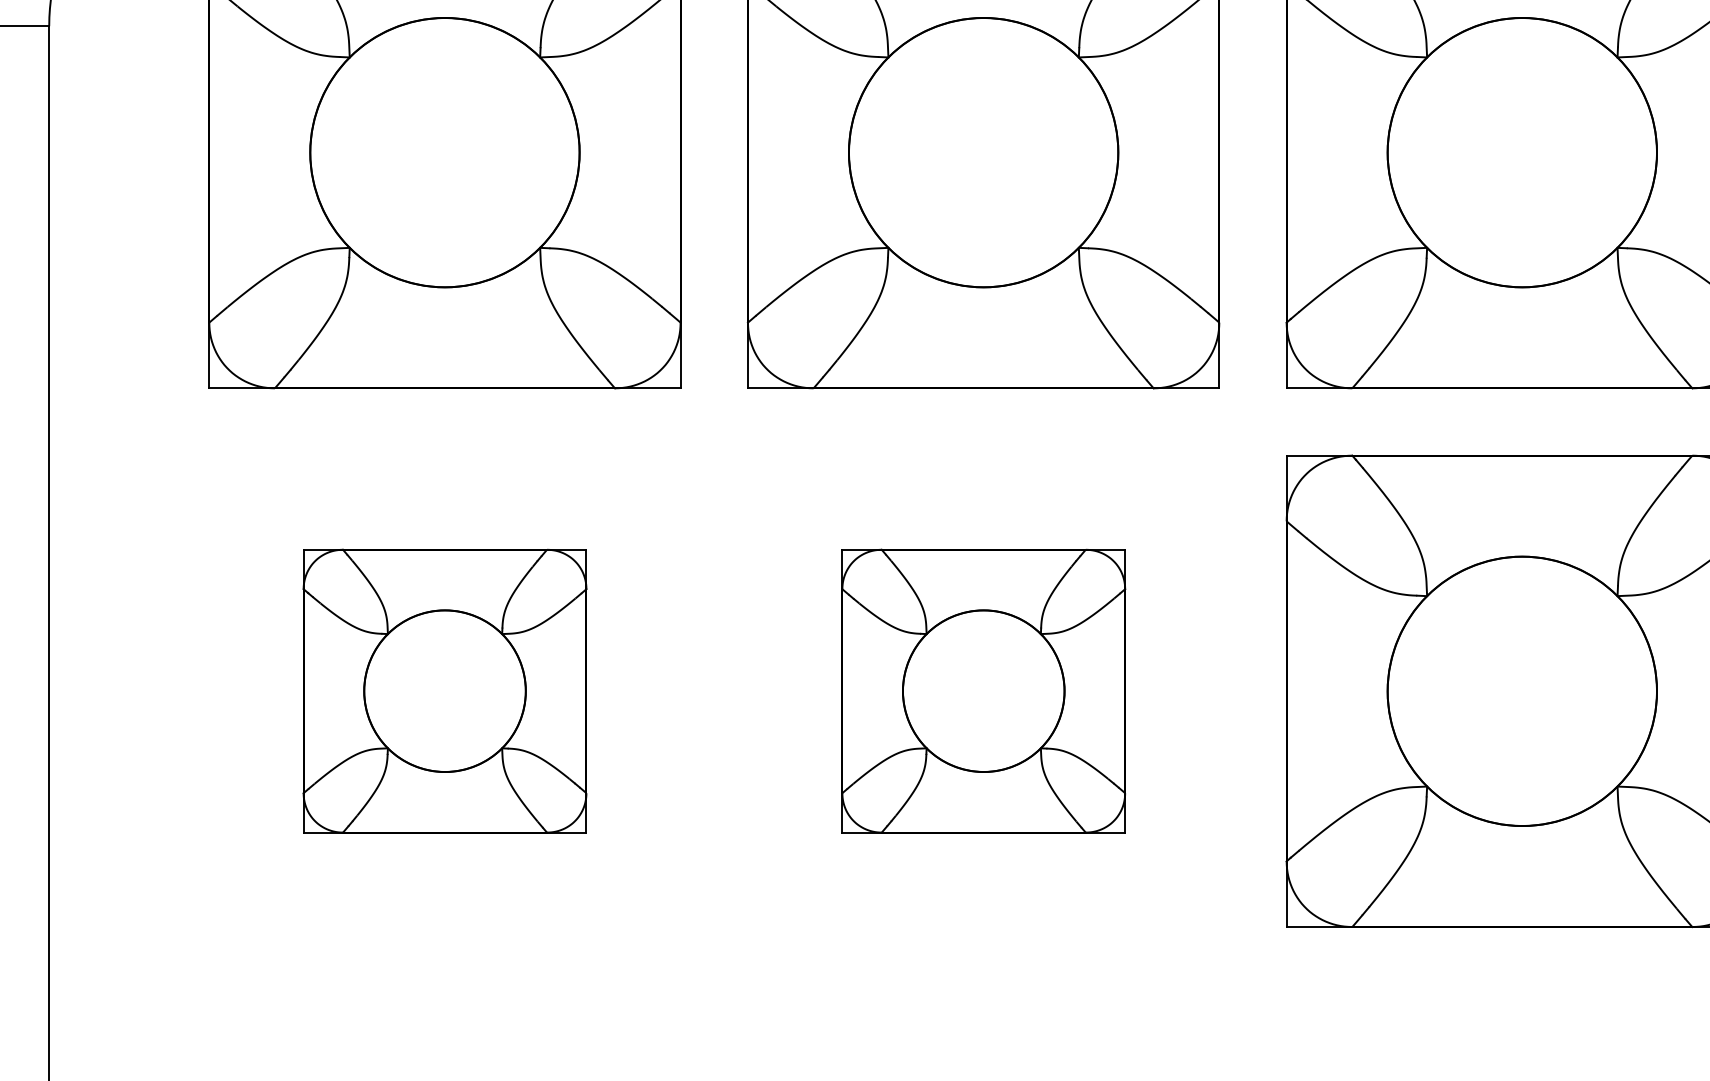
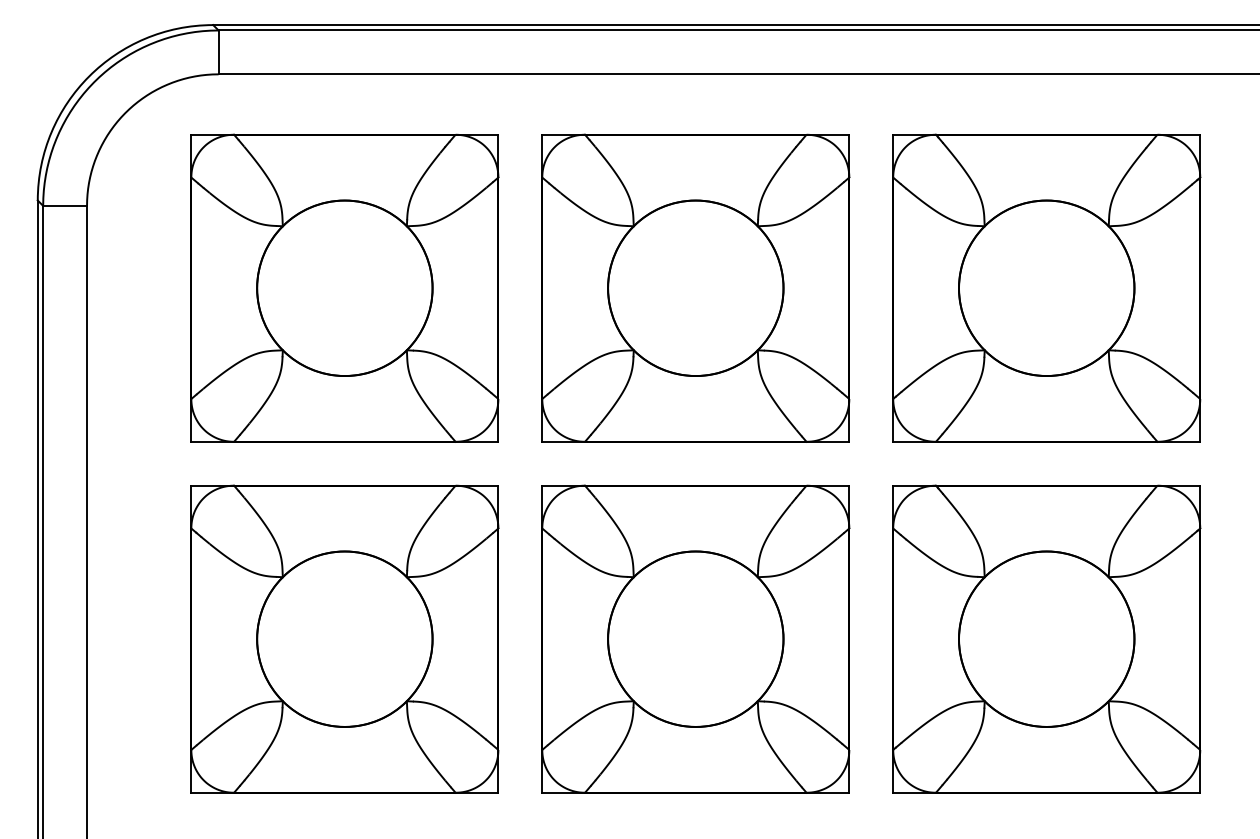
part: (444, 690) -> (344, 638), size x1.67
part: (983, 690) -> (695, 638), size x1.67

